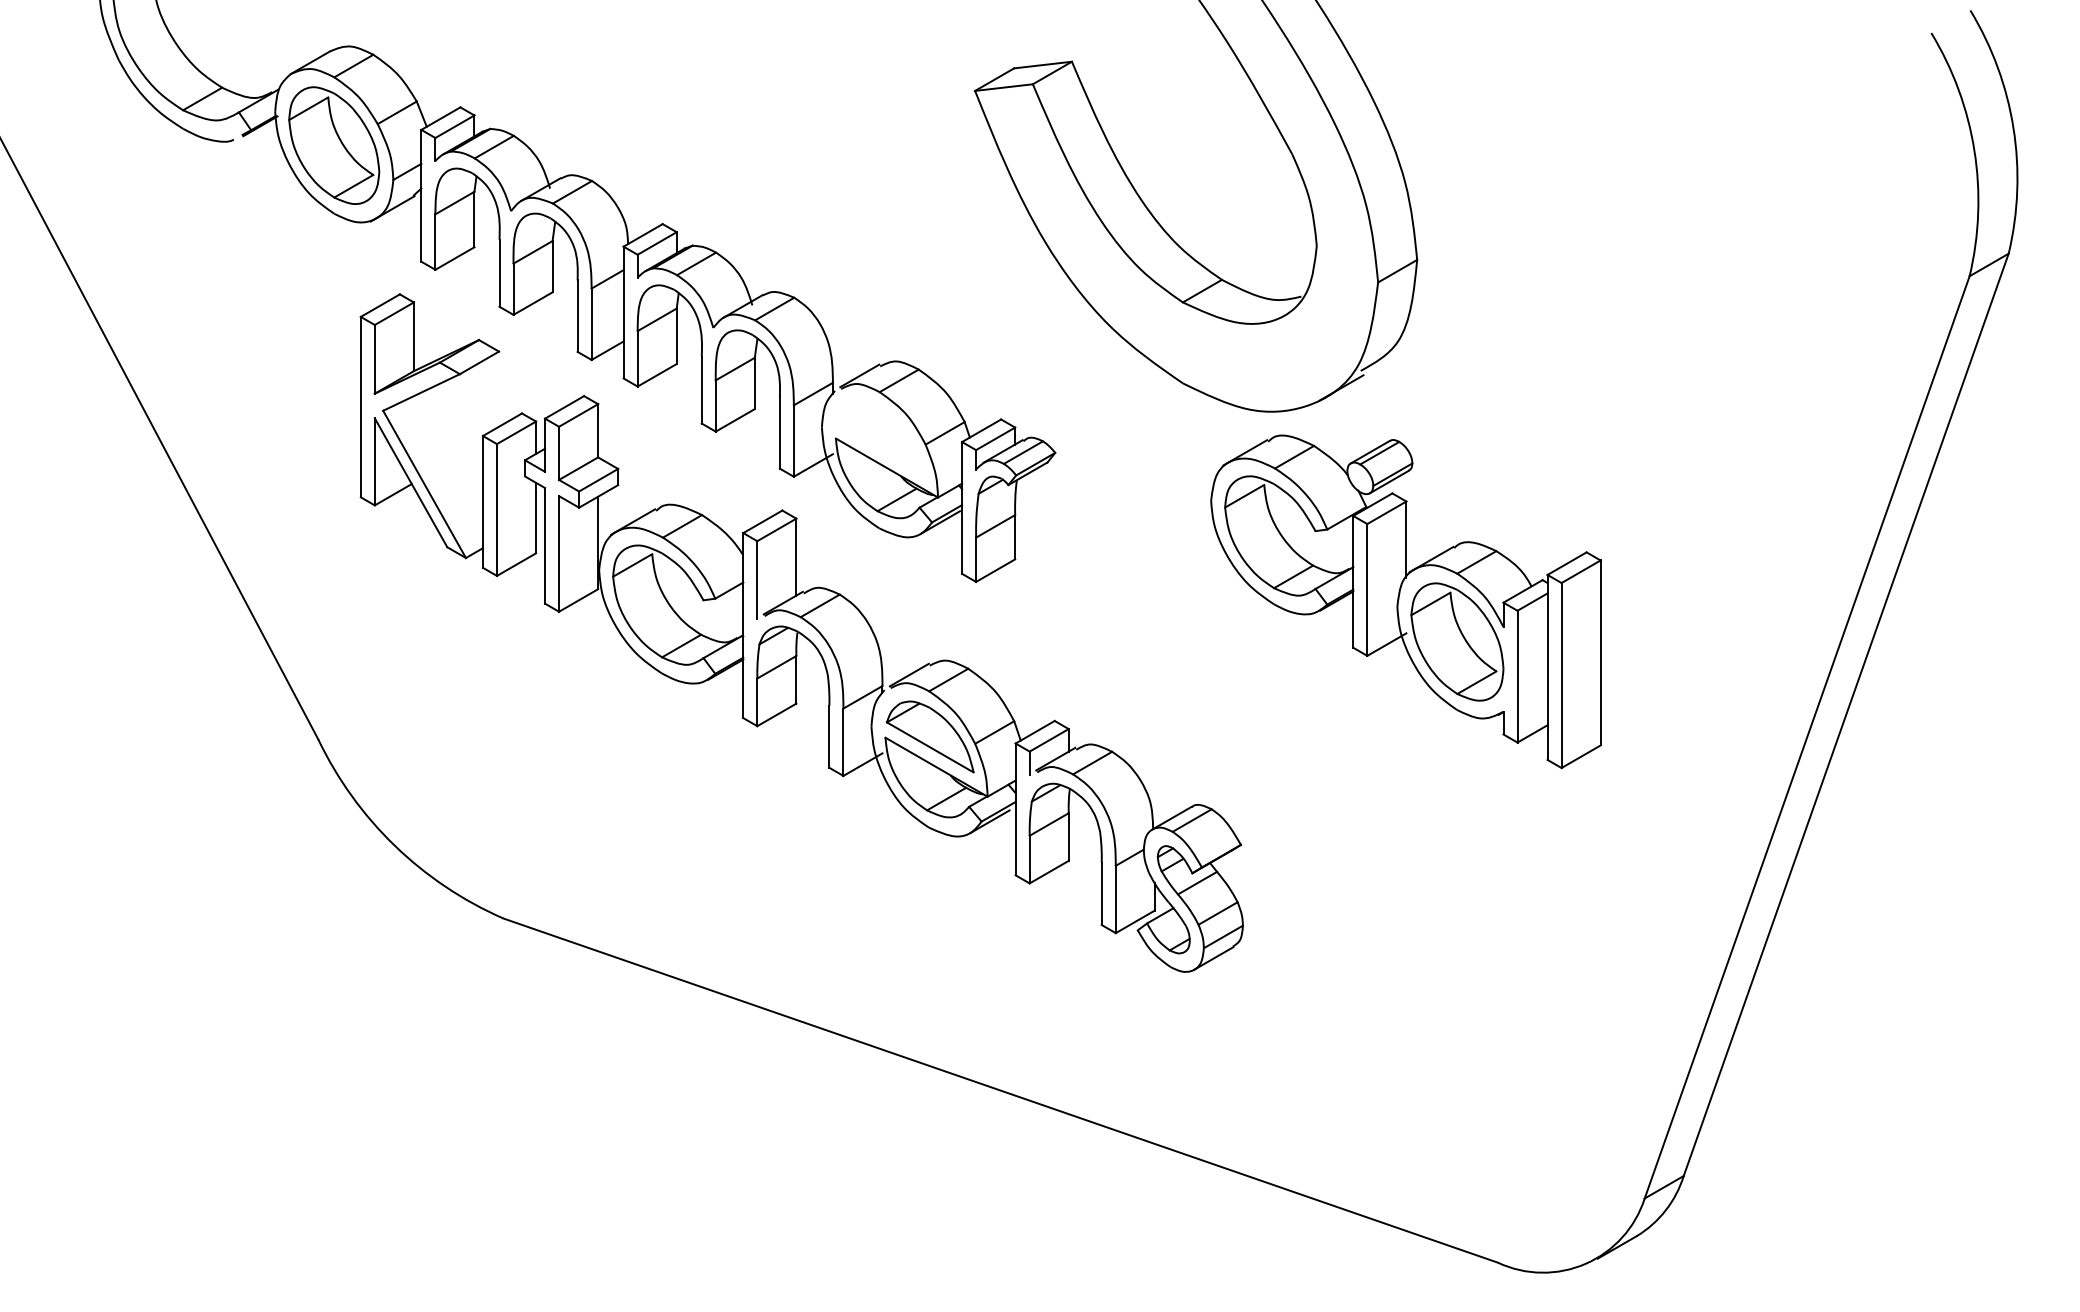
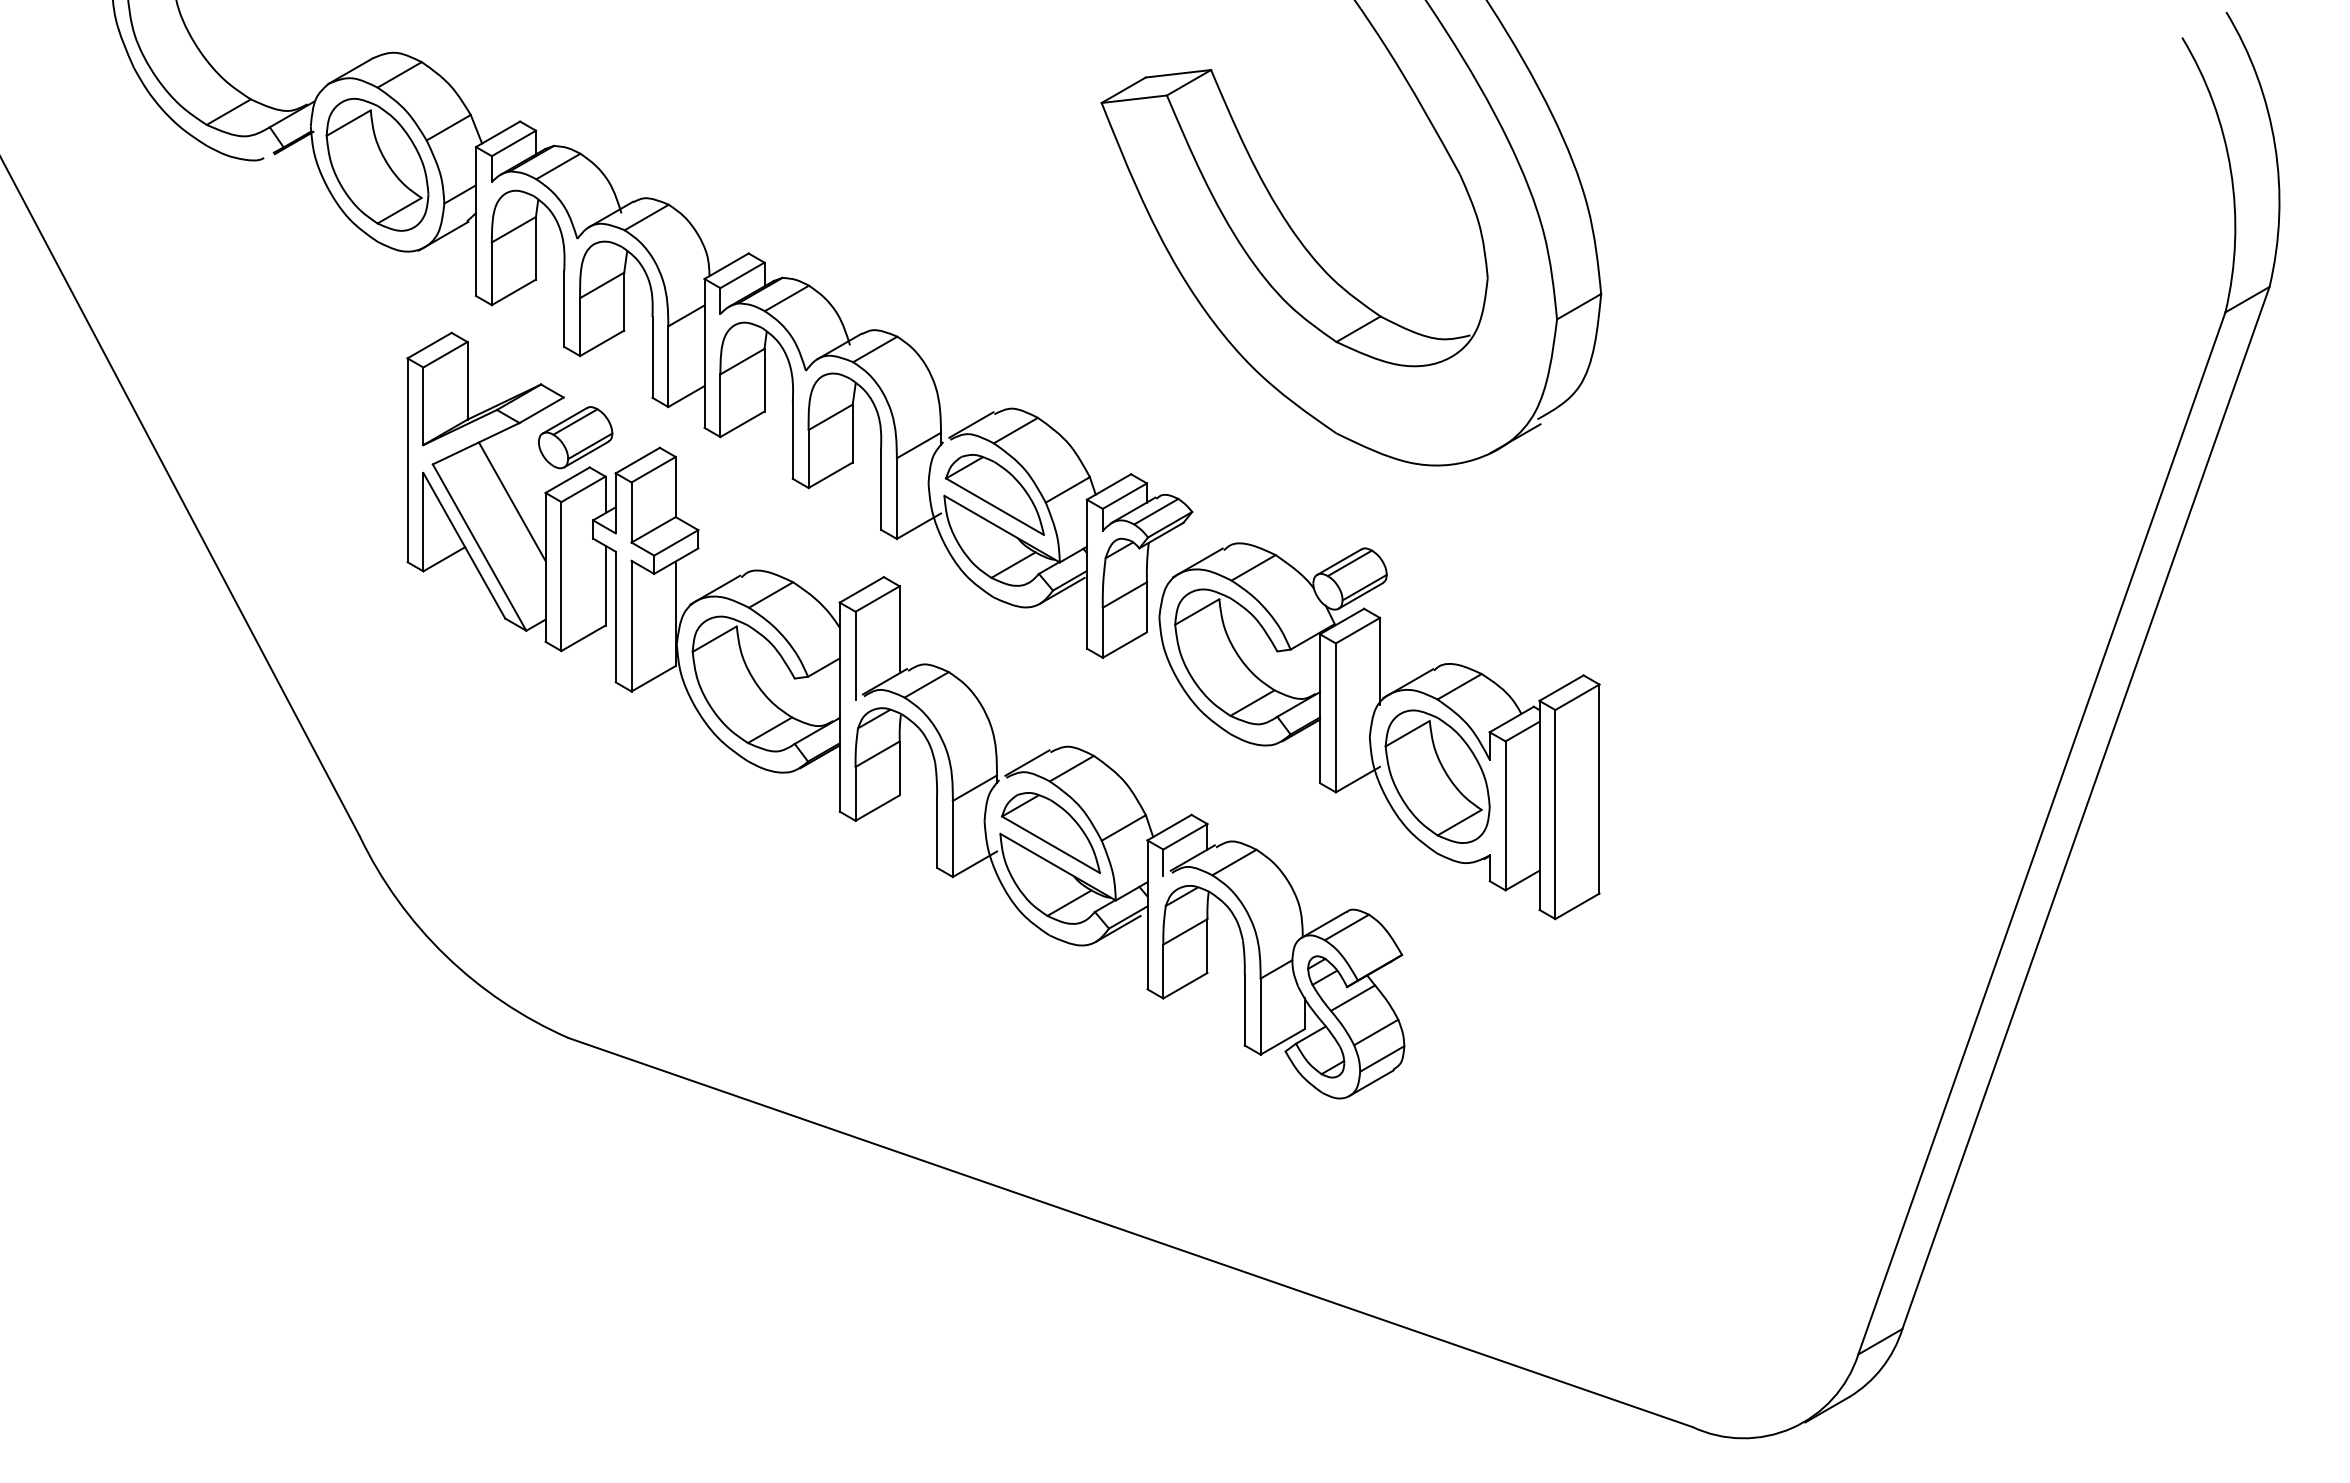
part: (509, 386) -> (575, 437), added
part: (880, 437) -> (994, 494), added
line: (452, 443) -> (511, 501), added
part: (1405, 602) -> (1379, 731), moved

